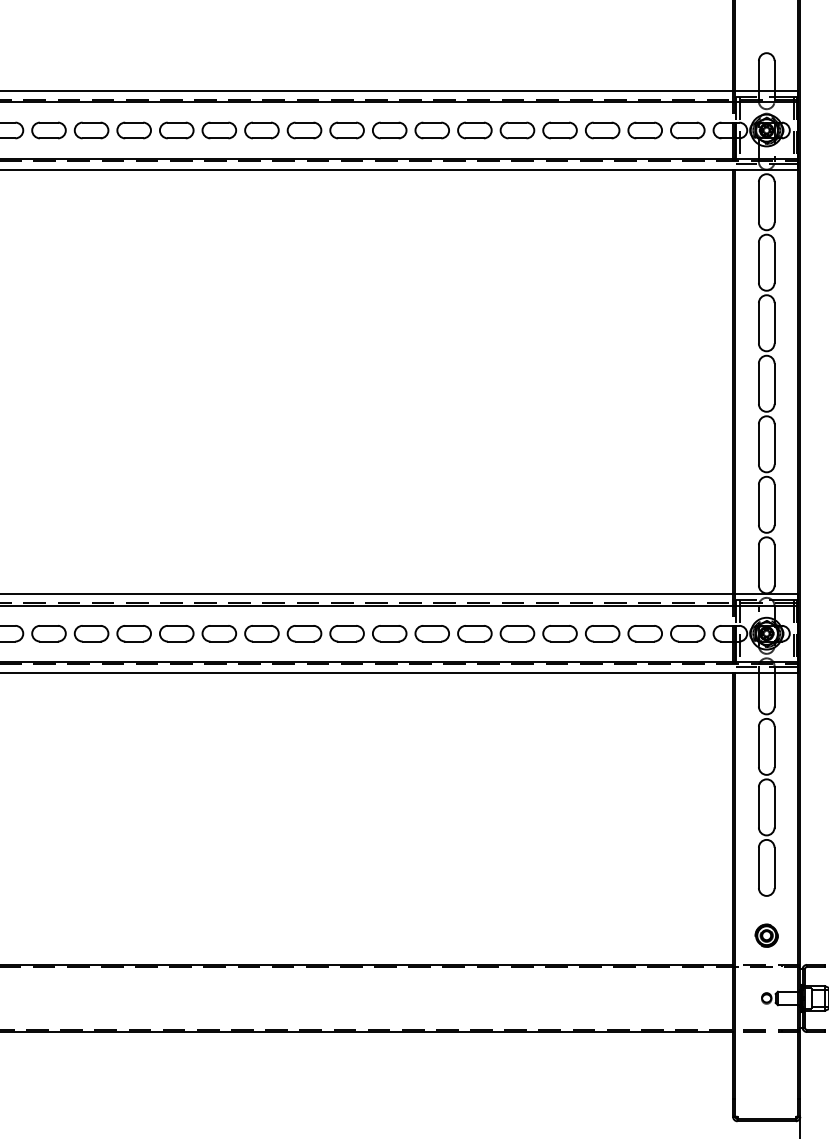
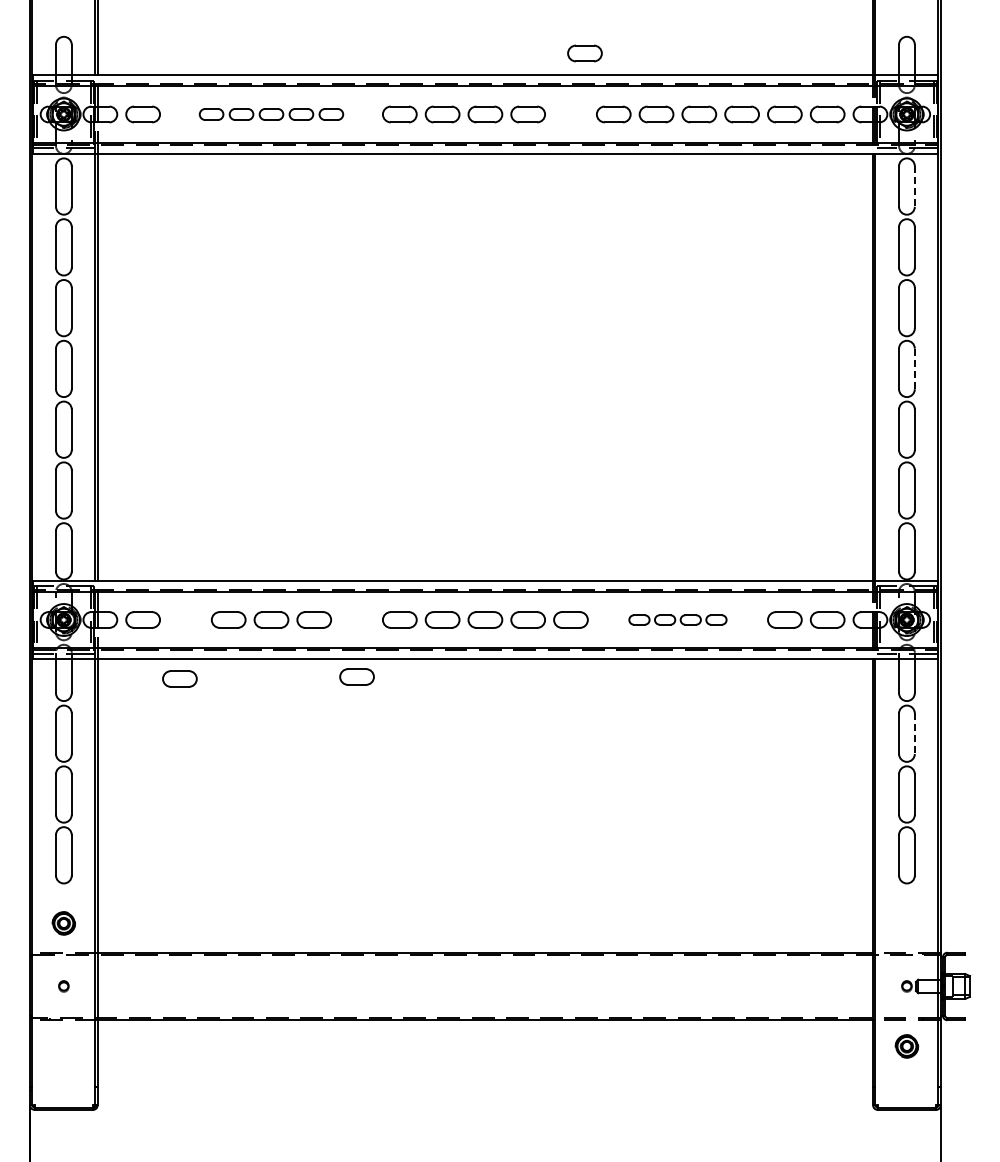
part: (134, 130) -> (271, 114), size x0.7
part: (431, 130) -> (584, 53), moved
line: (774, 203) -> (914, 187), solid -> dashed
line: (774, 384) -> (914, 369), solid -> dashed
part: (48, 633) -> (179, 678), moved
part: (218, 633) -> (356, 676), moved
part: (538, 633) -> (677, 619), size x0.6
line: (774, 747) -> (914, 734), solid -> dashed
part: (766, 935) -> (906, 1046), moved

